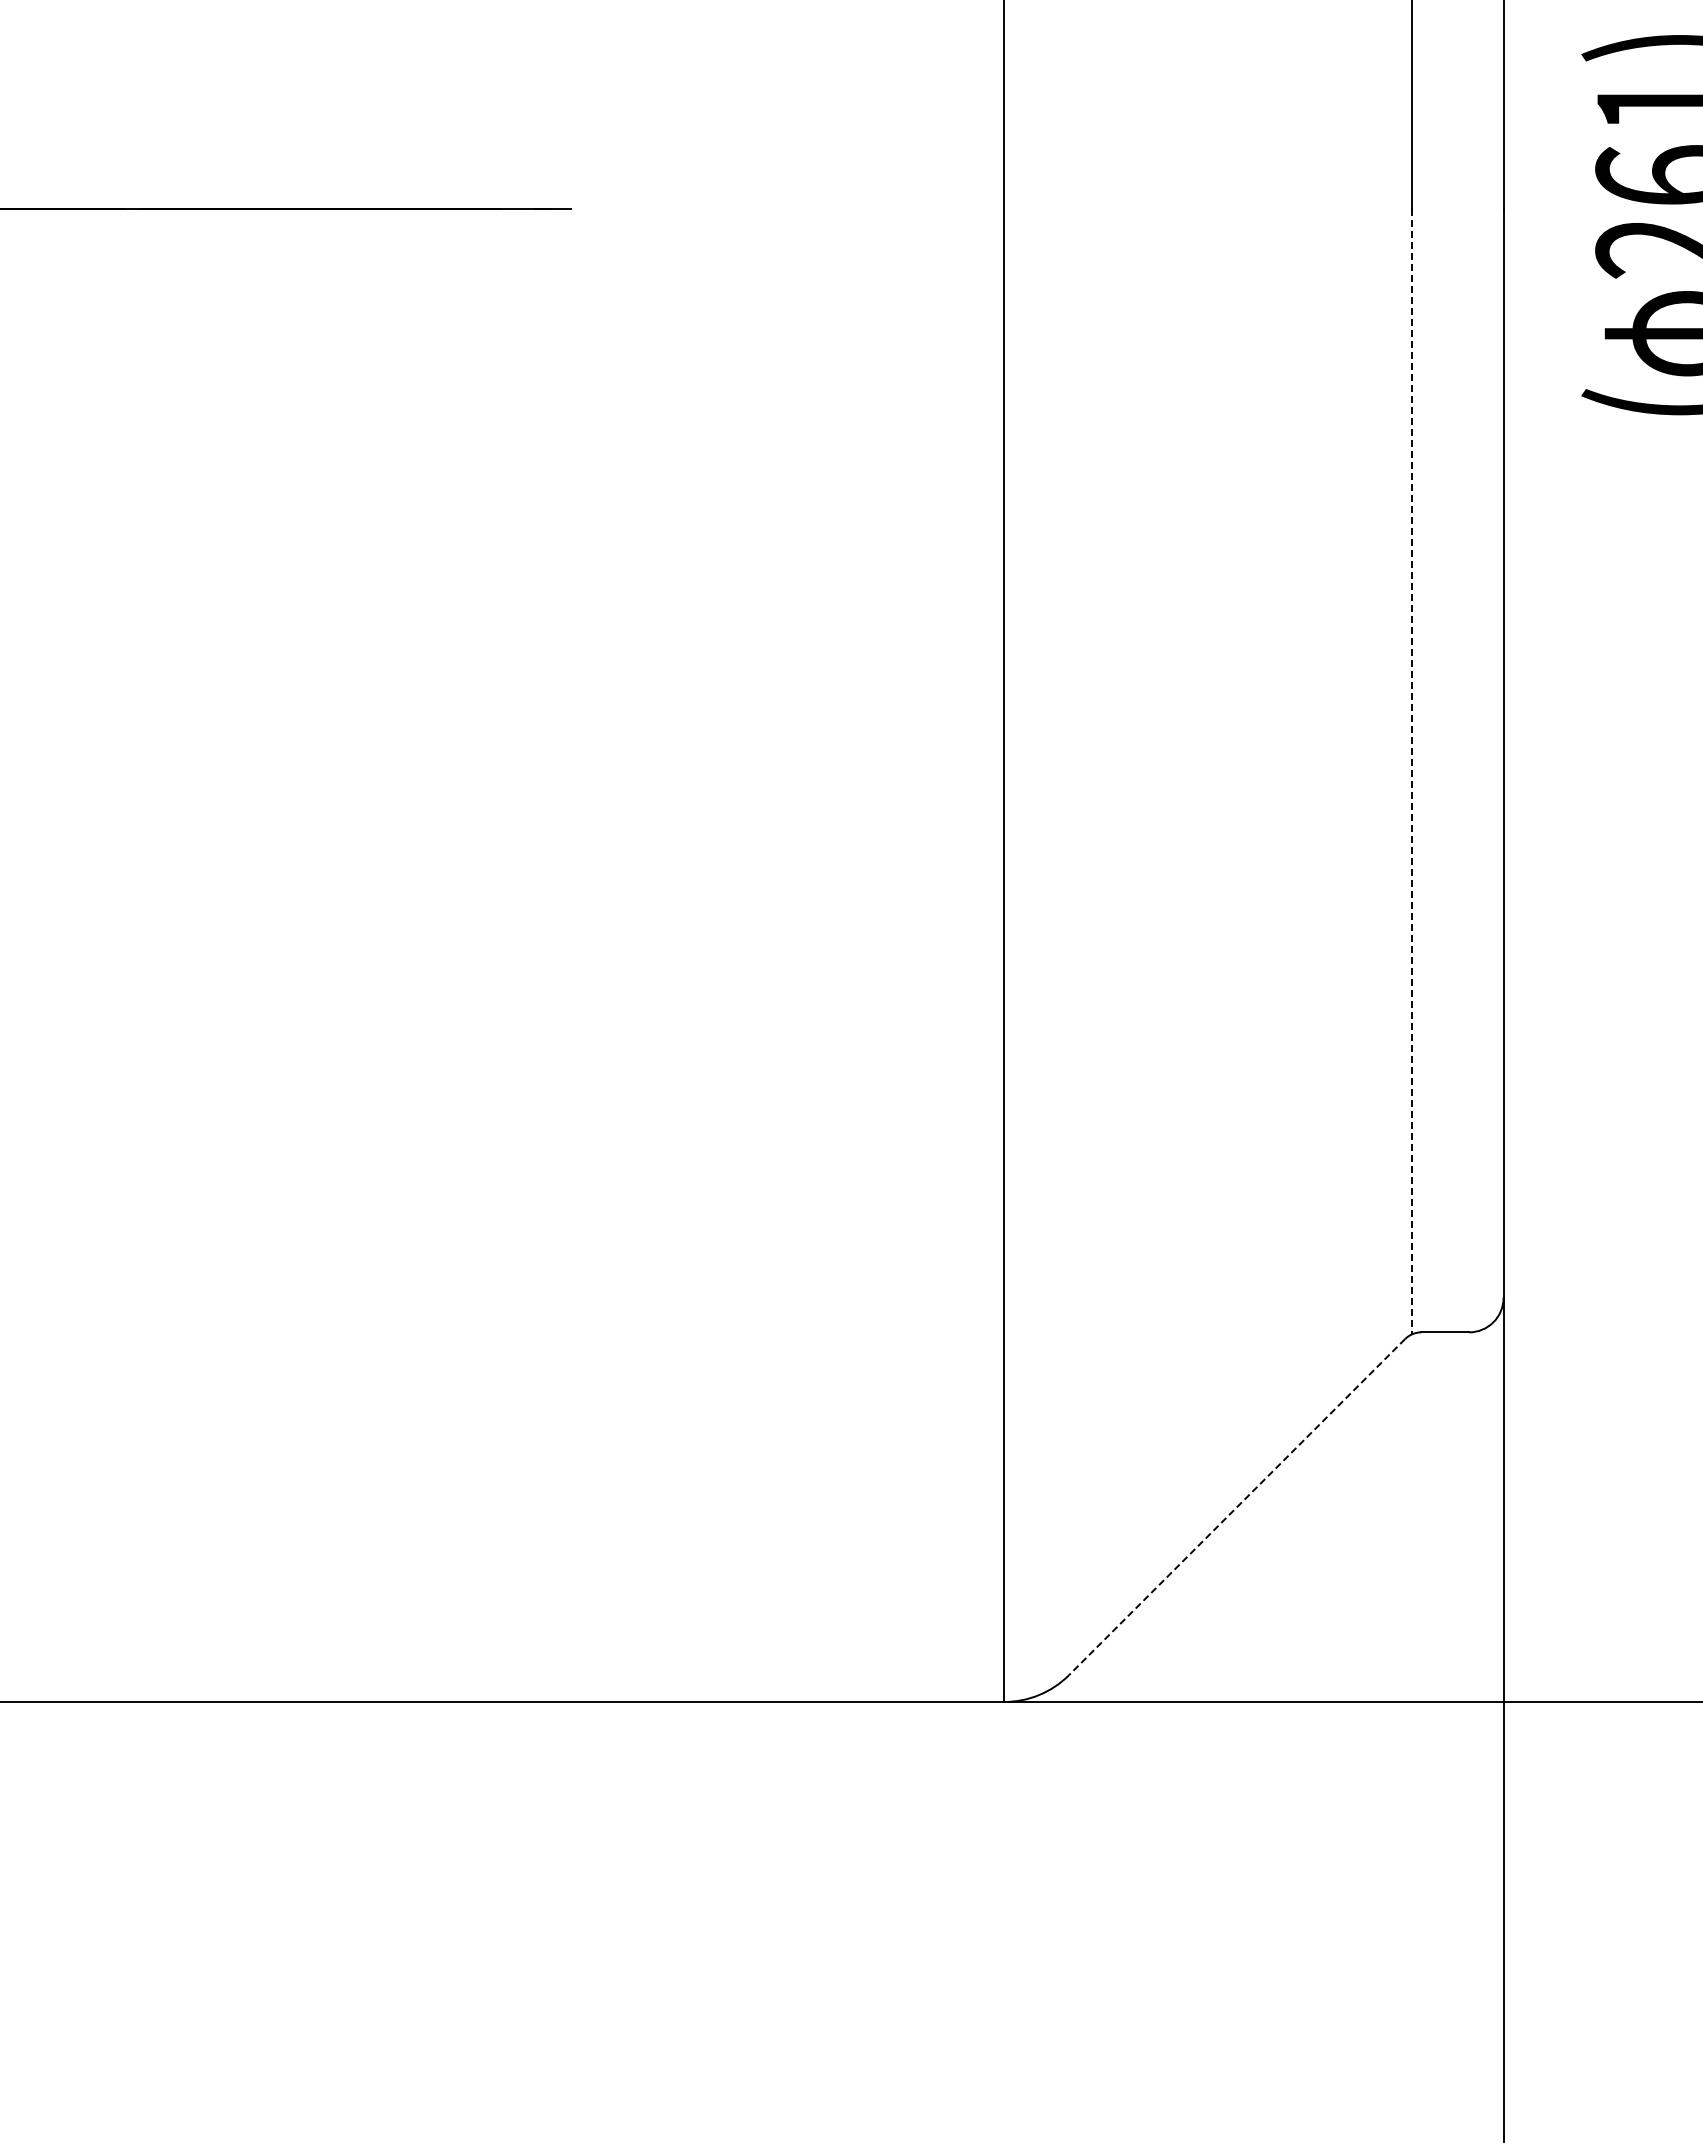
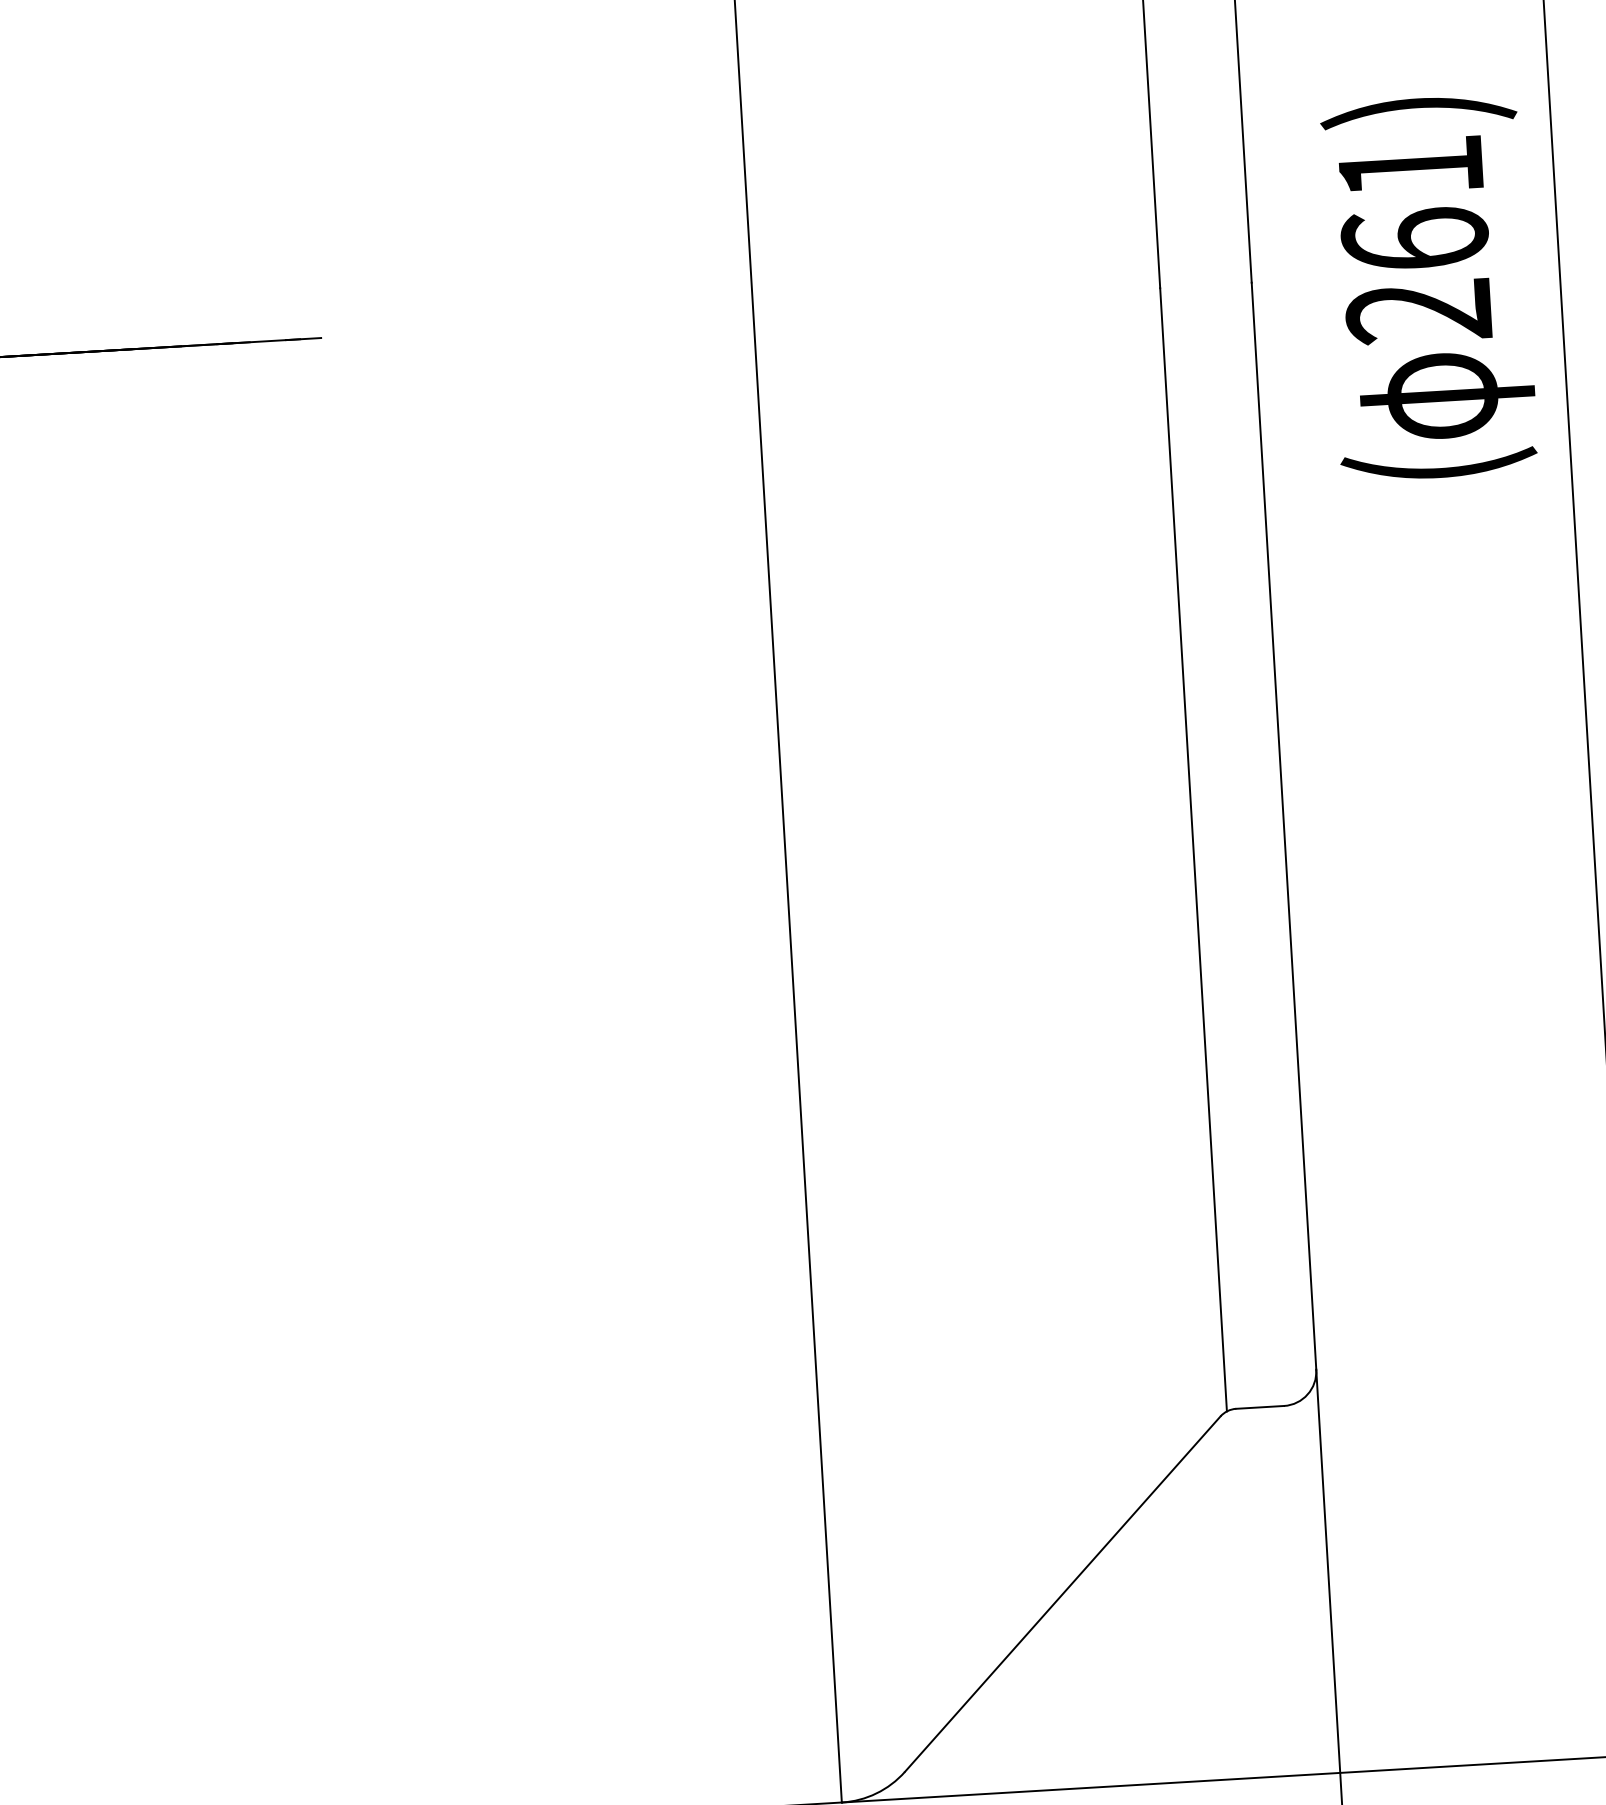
line: (1411, 771) -> (1193, 849), dashed -> solid
line: (1237, 1507) -> (1063, 1594), dashed -> solid

